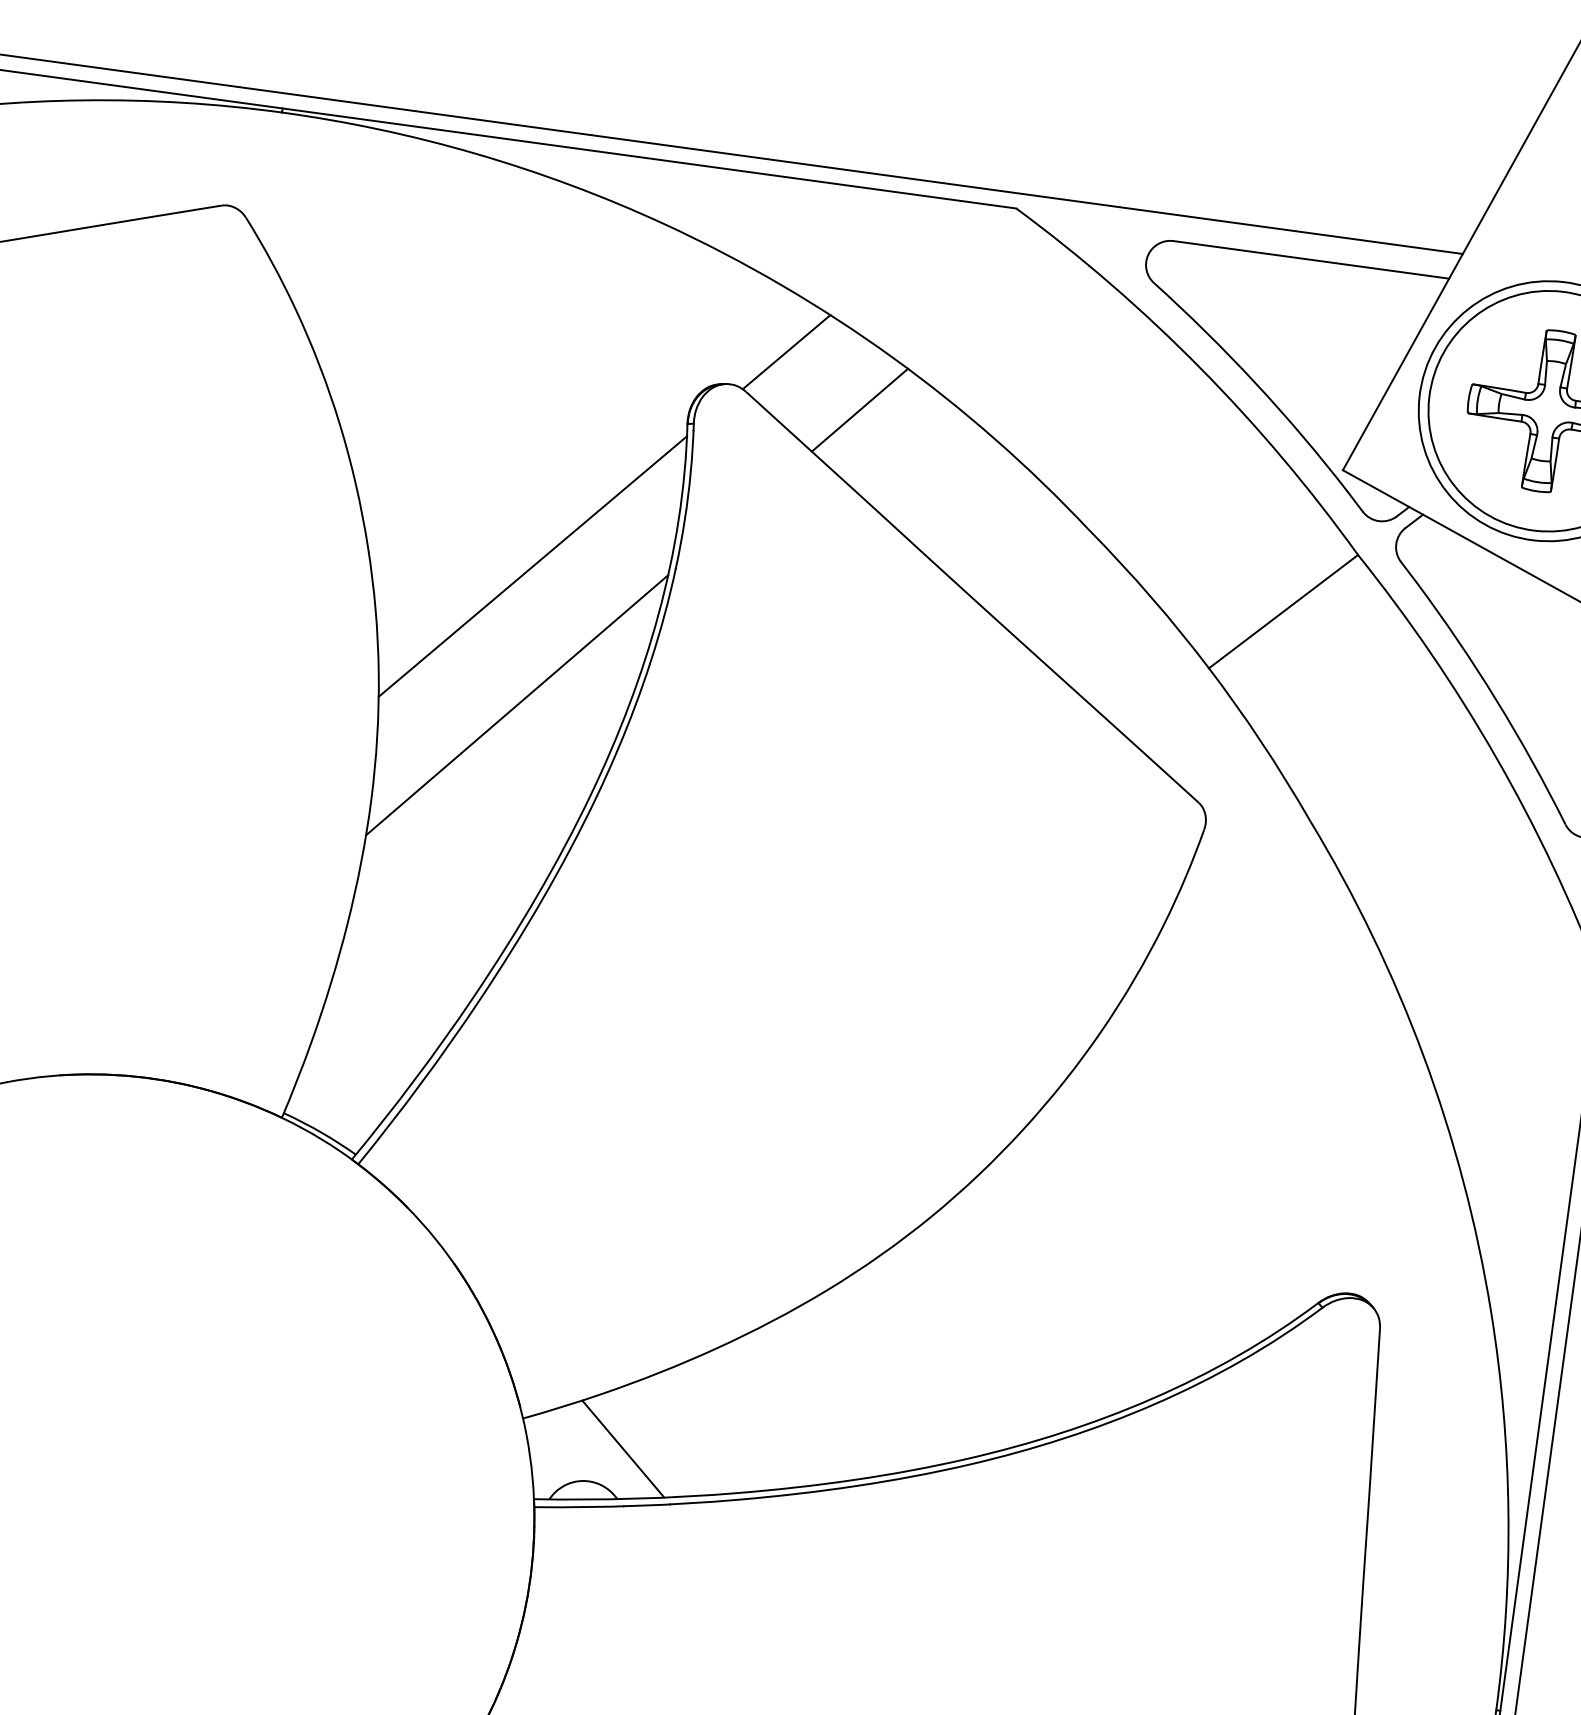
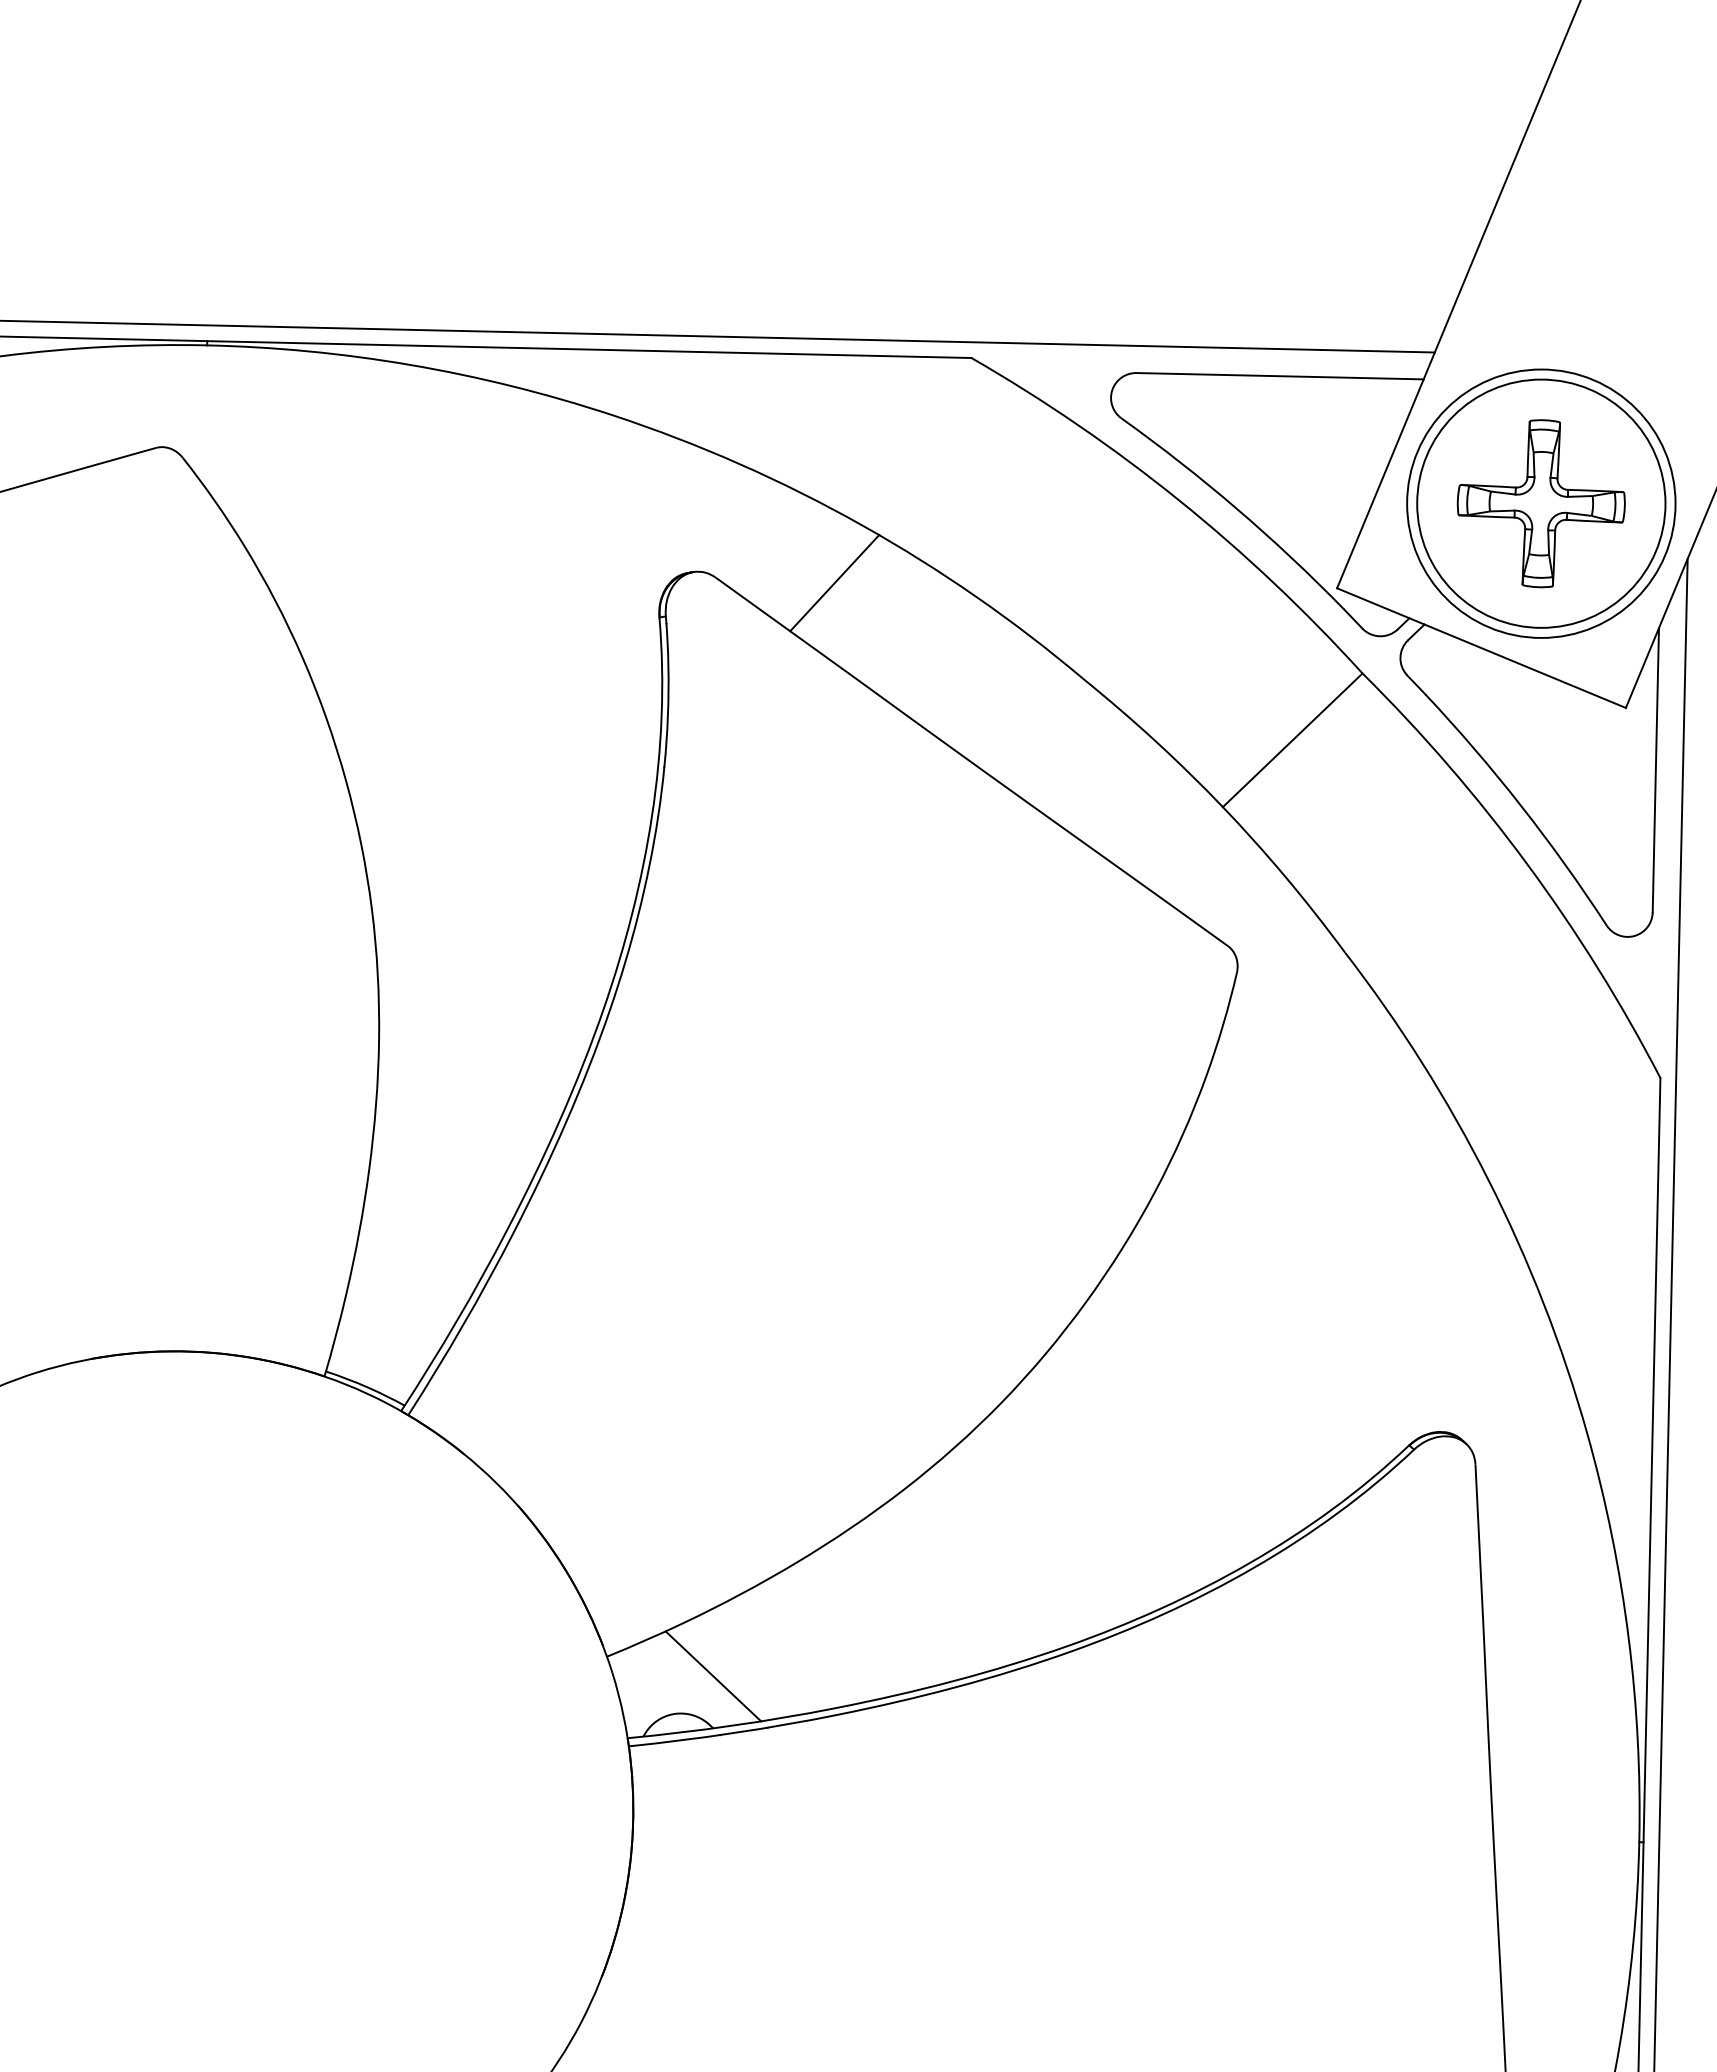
line: (786, 352) -> (752, 532), removed
line: (532, 566) -> (517, 781), removed
line: (517, 704) -> (517, 925), removed

